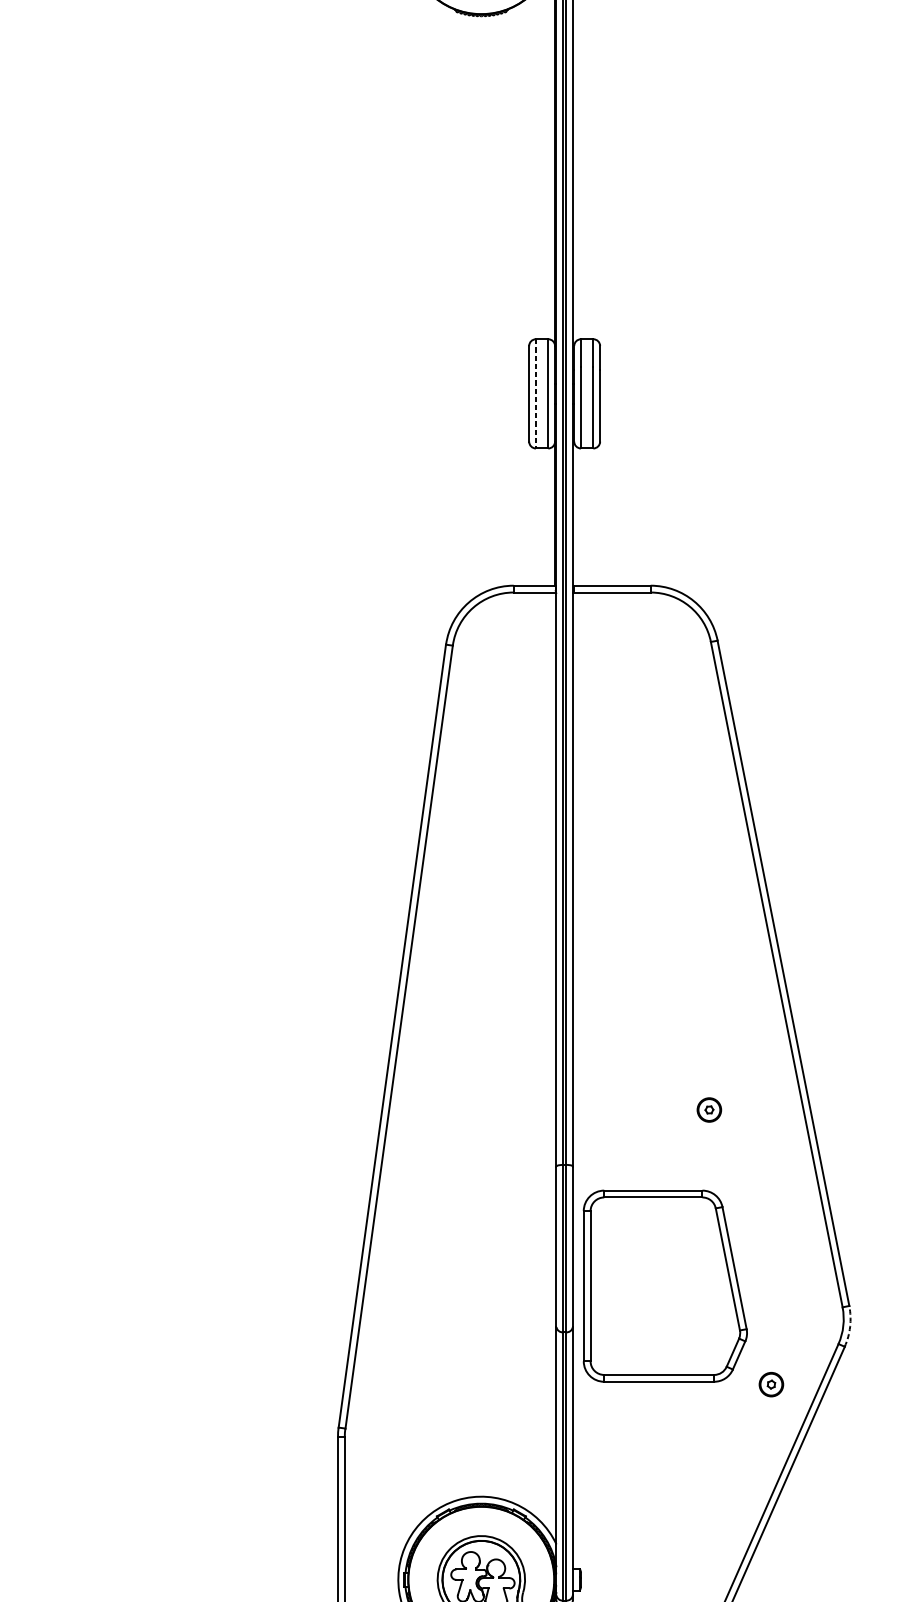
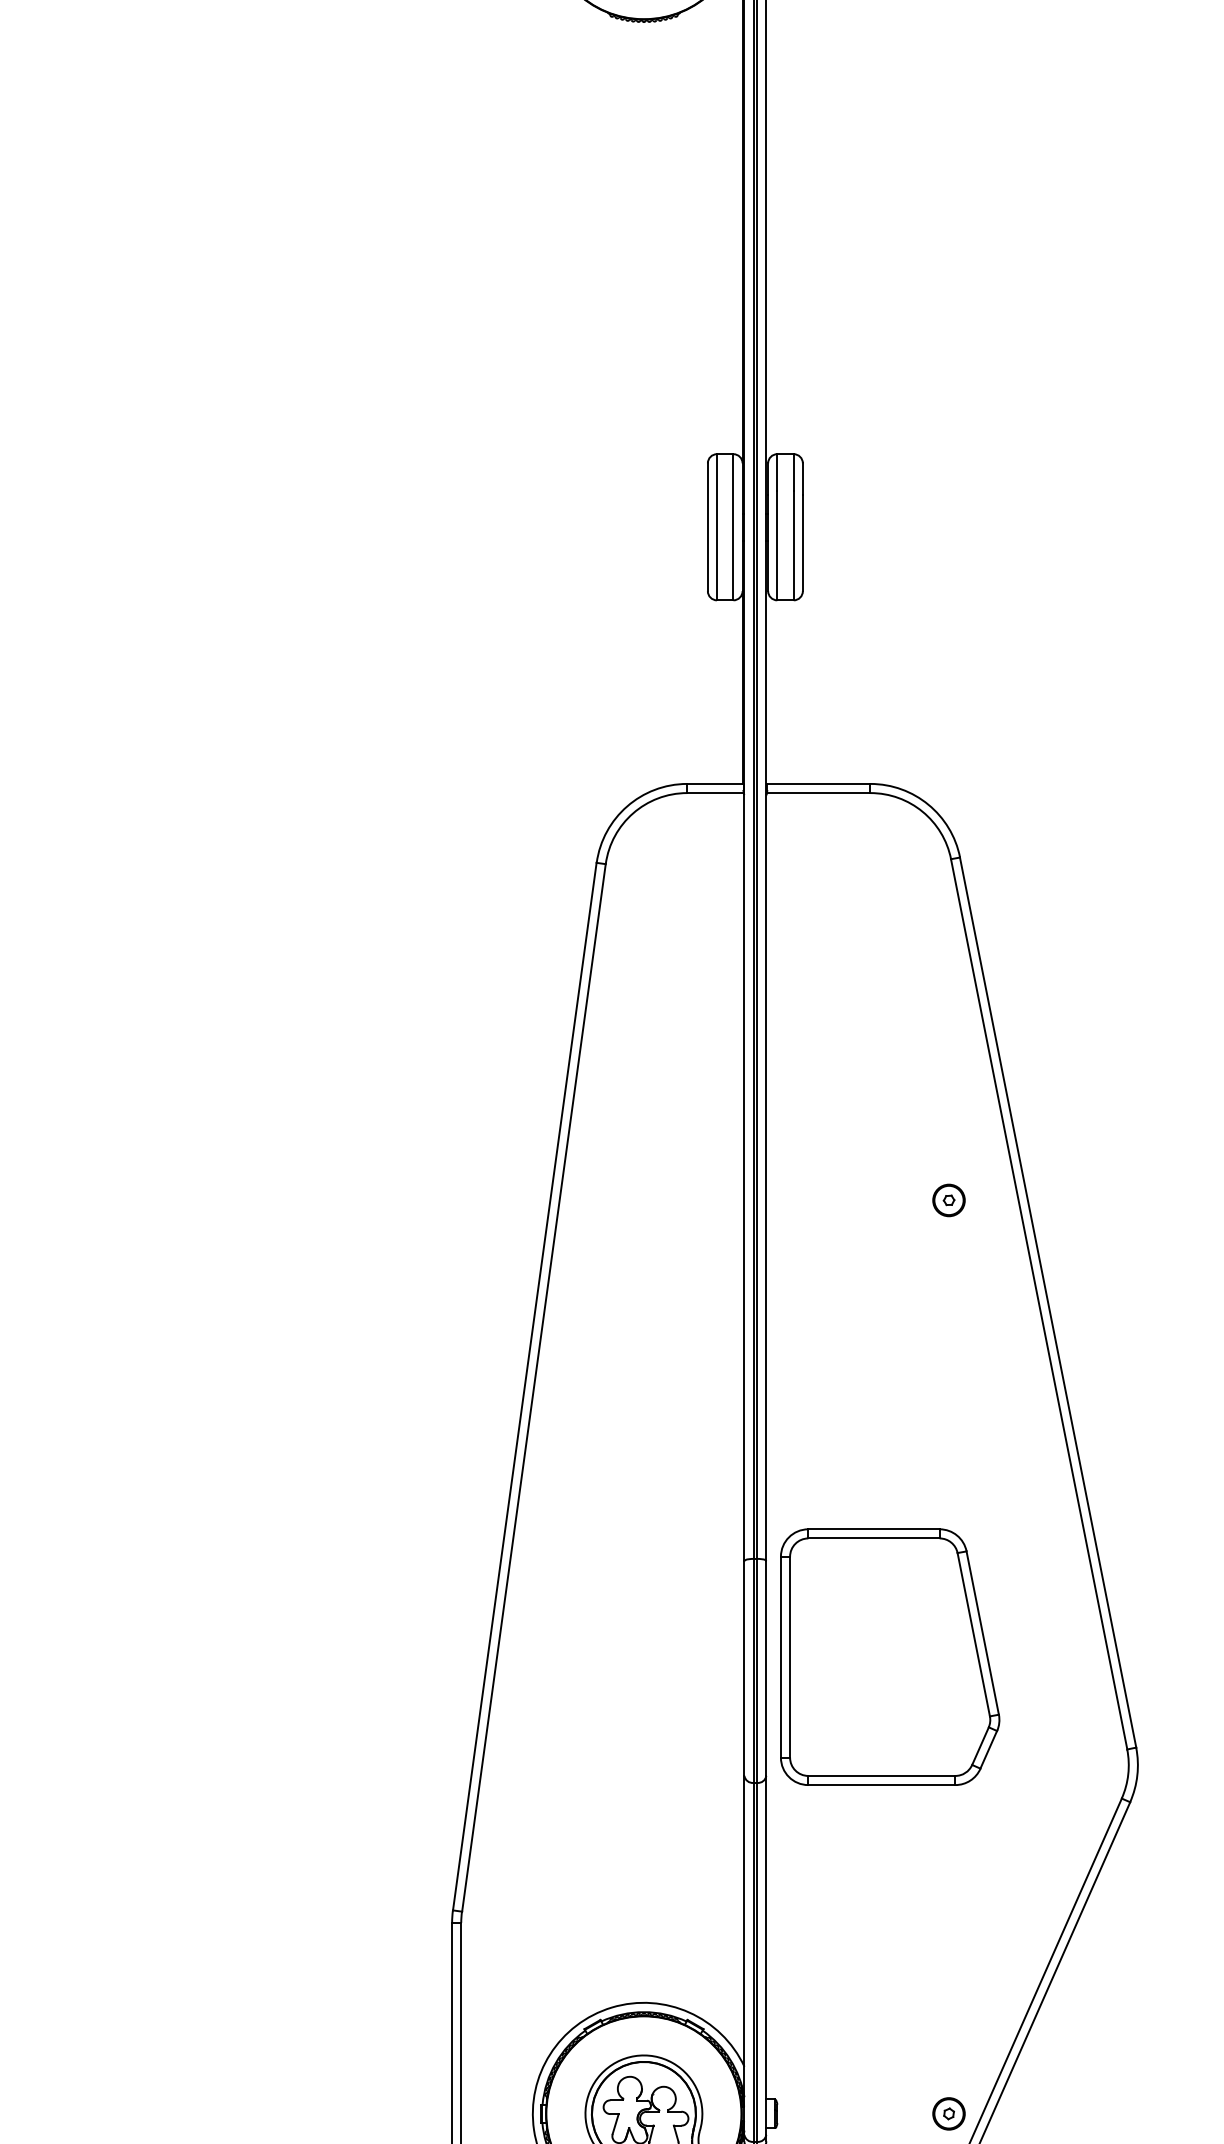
line: (536, 394) -> (717, 527), dashed -> solid
part: (709, 1110) -> (948, 1200), moved
part: (665, 1285) -> (890, 1656), moved
arc: (850, 1326) -> (1137, 1775), dashed -> solid
part: (771, 1384) -> (948, 2113), moved

